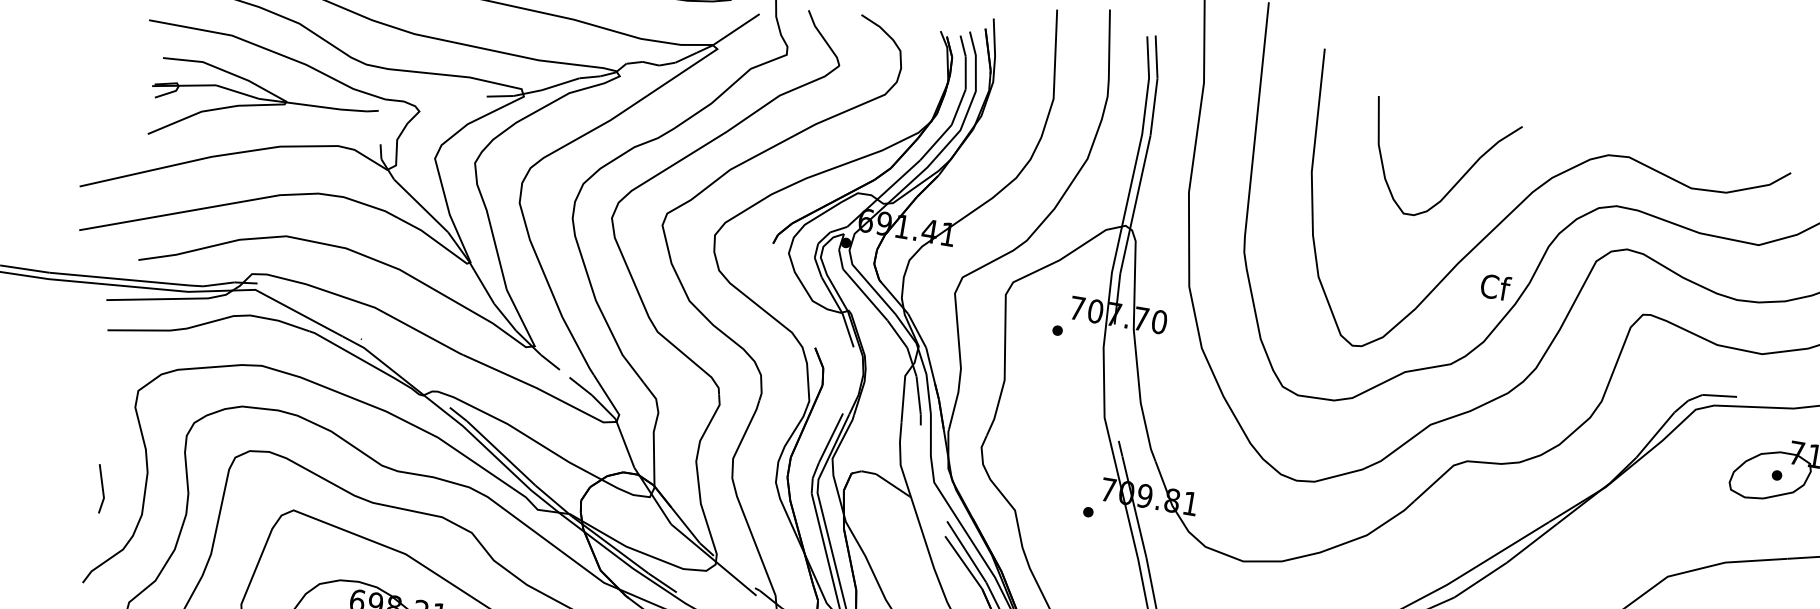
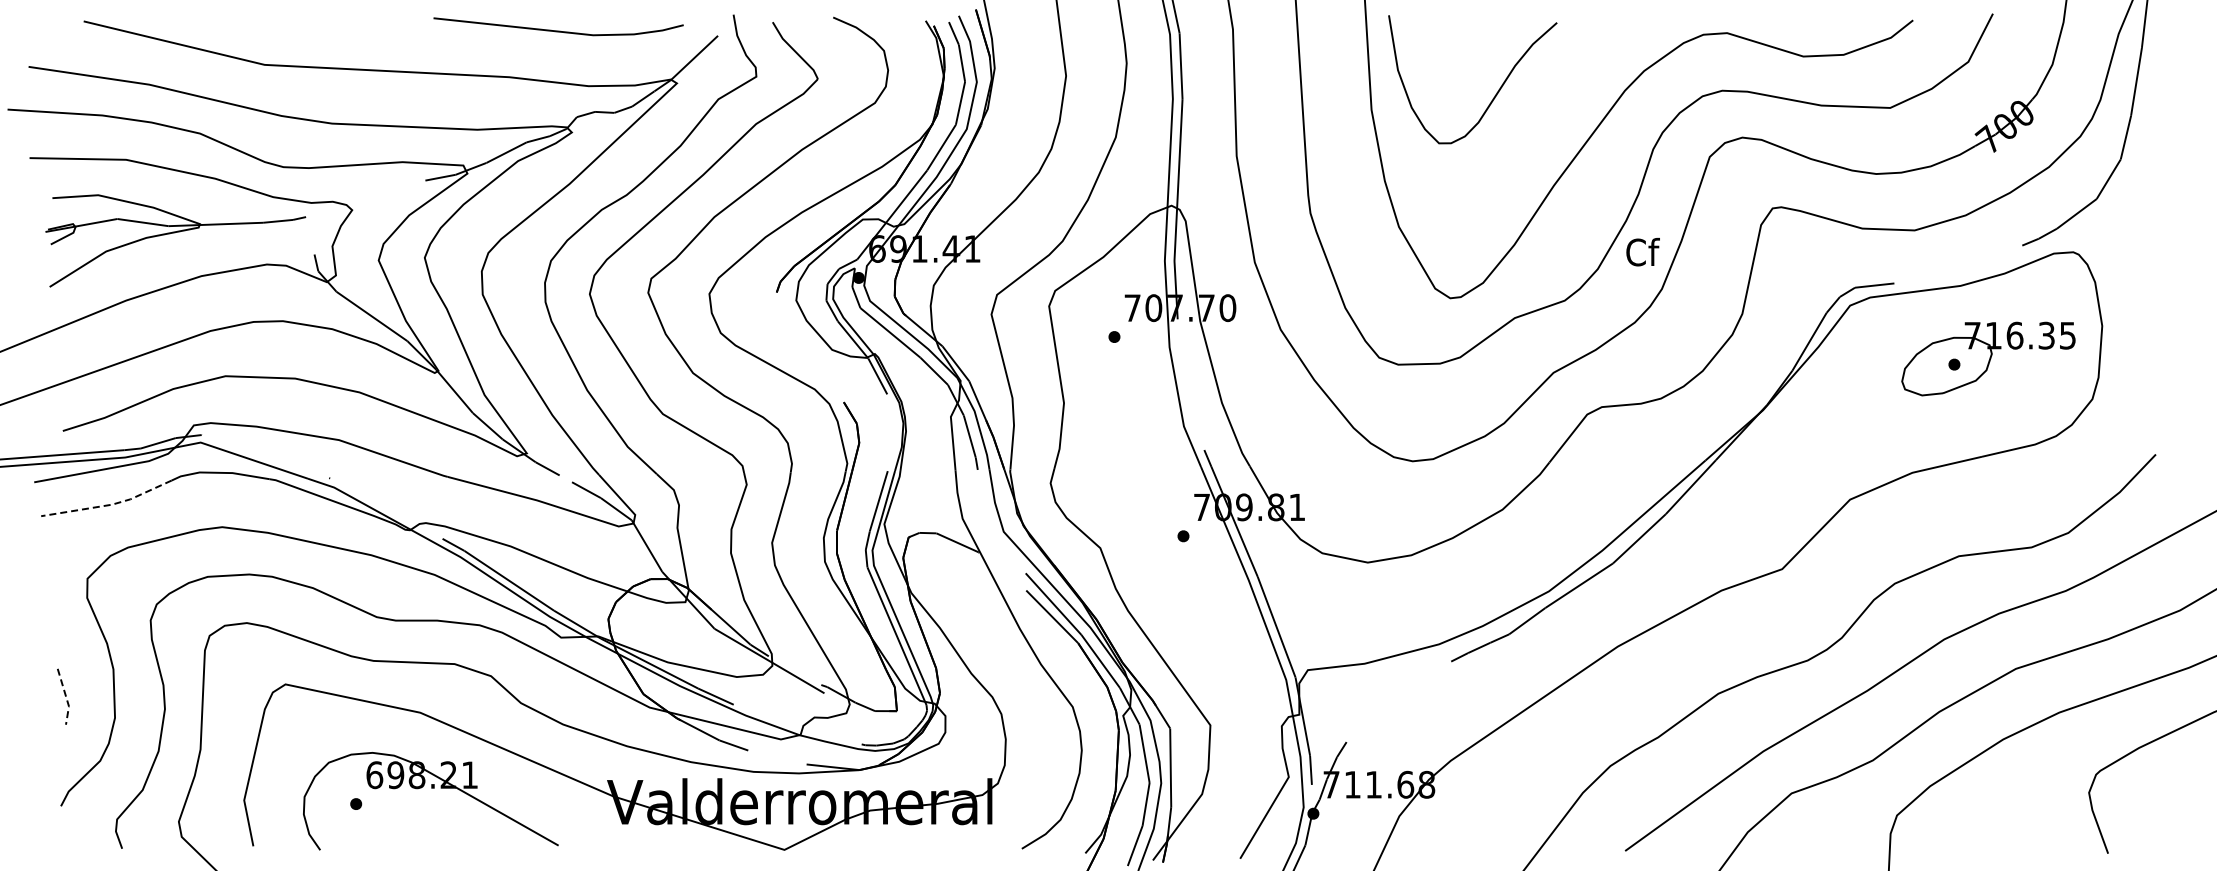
curve: (1458, 180) -> (1494, 95), moved
text: (1495, 287) -> (1642, 252), moved
line: (168, 331) -> (110, 505), solid -> dashed
line: (103, 490) -> (66, 697), solid -> dashed

